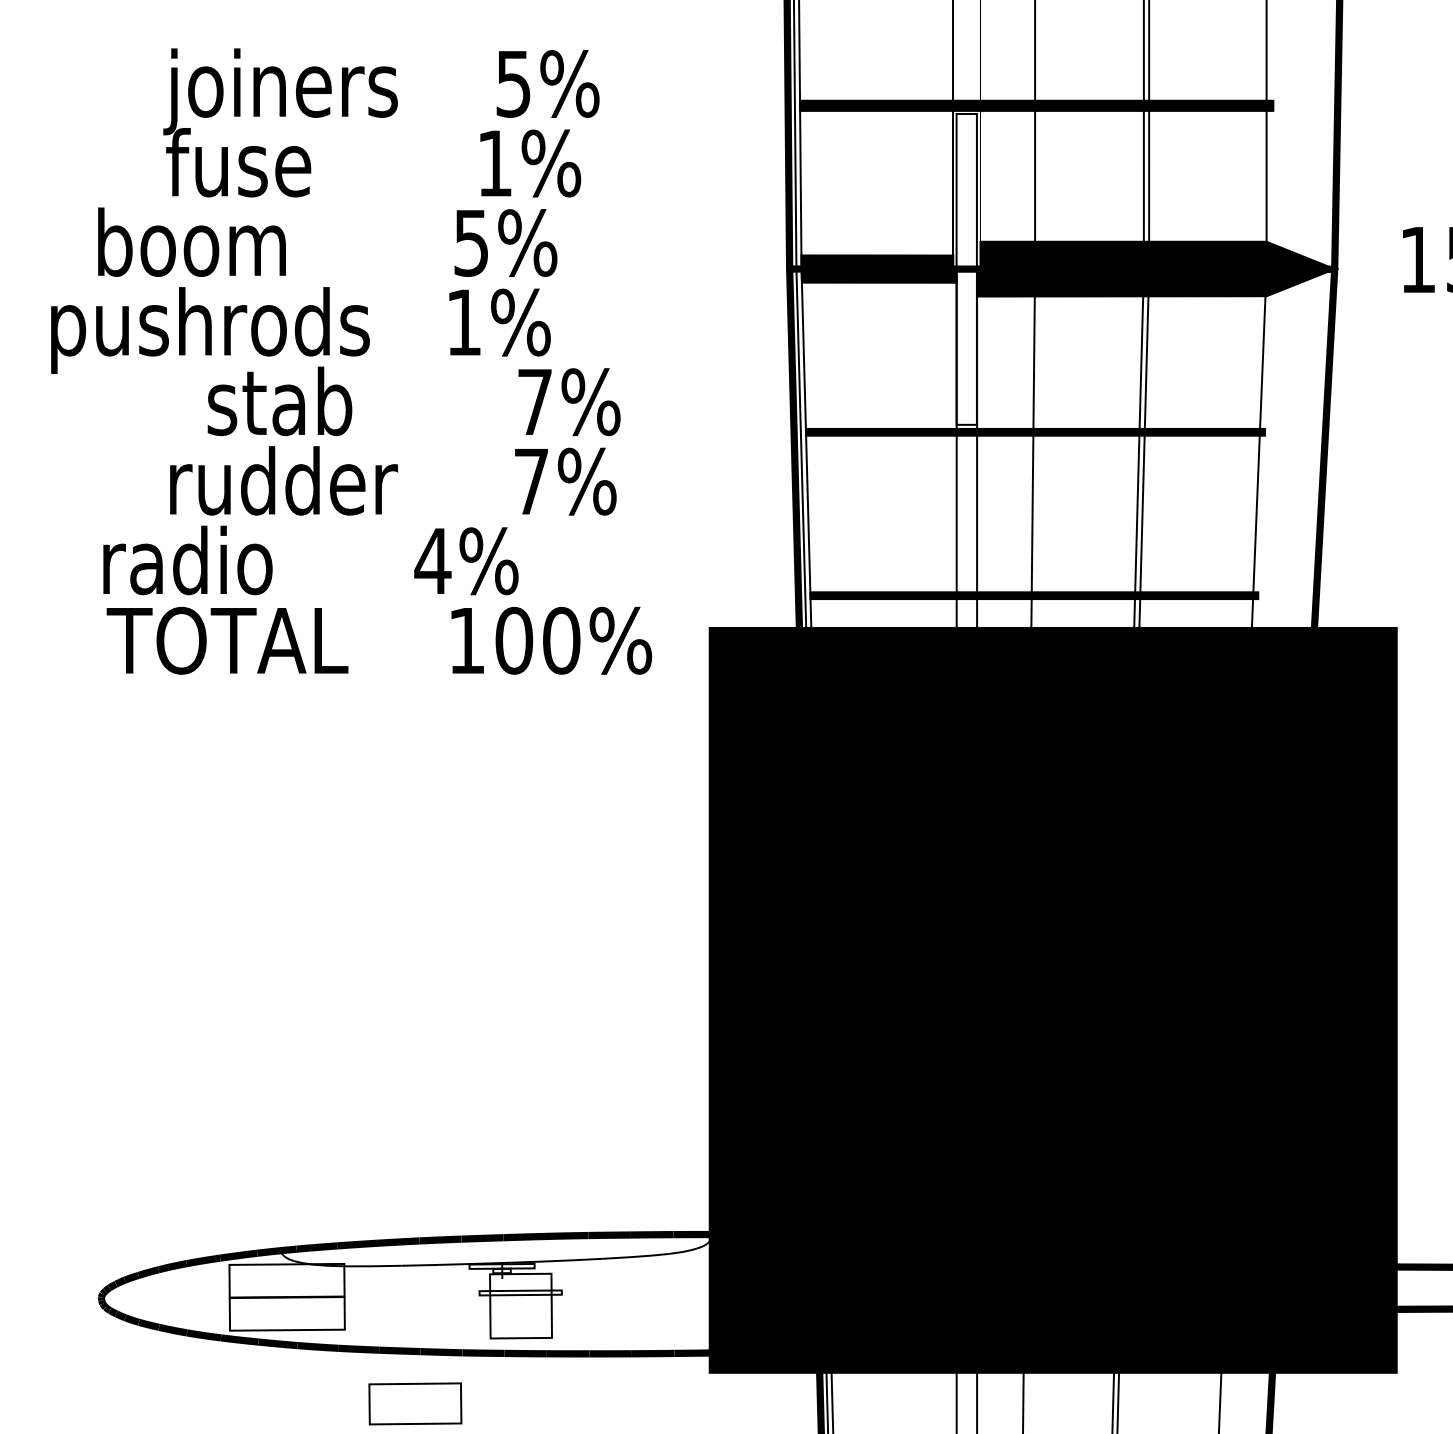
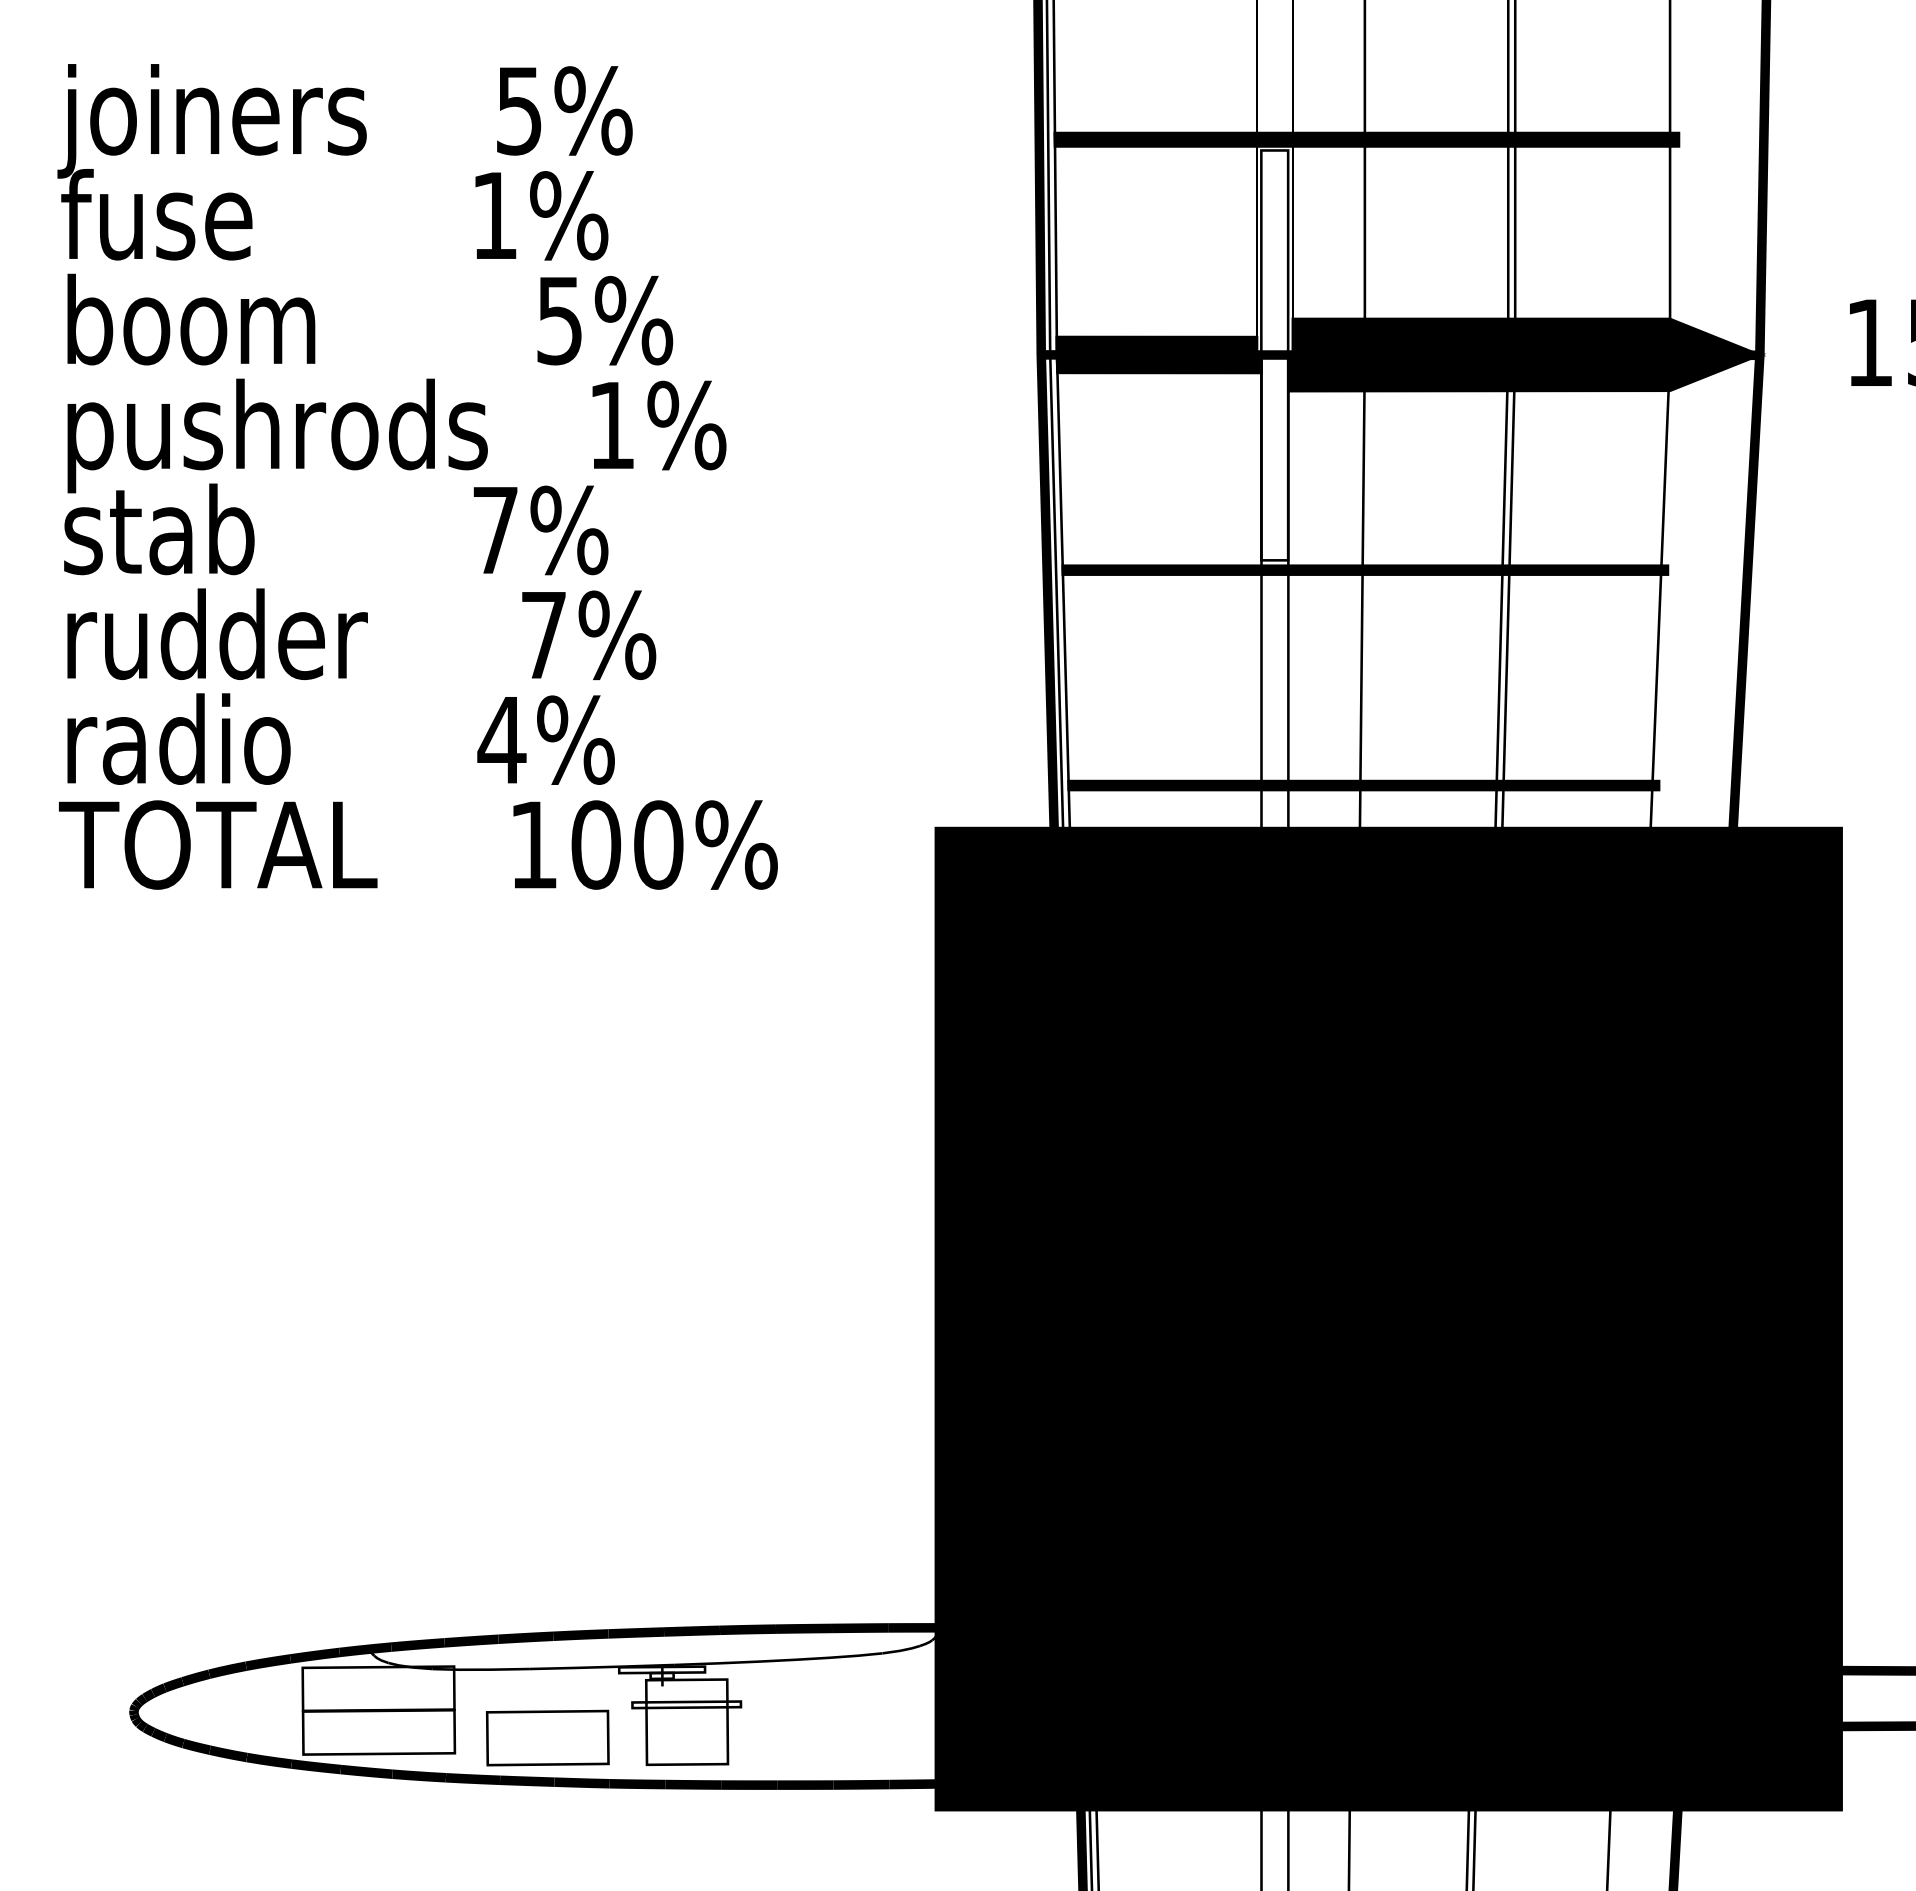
text: (381, 123) -> (344, 162), moved
text: (327, 242) -> (370, 319), moved
text: (414, 401) -> (336, 529), moved
text: (393, 481) -> (361, 634), moved
text: (310, 559) -> (340, 738), moved
text: (379, 640) -> (418, 844), moved
part: (415, 1403) -> (547, 1737), moved

